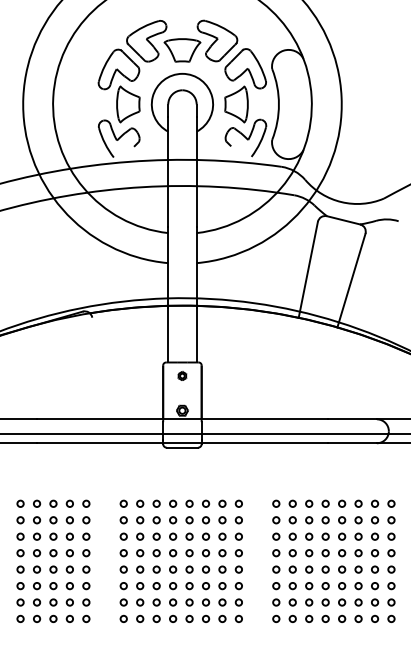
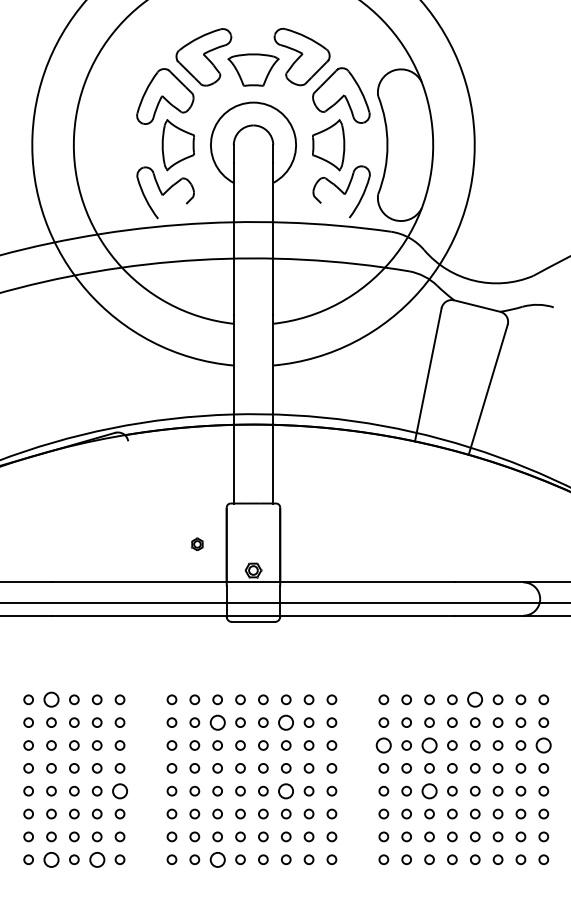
part: (181, 375) -> (196, 543), moved
circle: (37, 503) -> (51, 699), size x1.6
circle: (342, 503) -> (475, 699), size x1.6
circle: (156, 520) -> (217, 722), size x1.6
circle: (206, 520) -> (286, 722), size x1.6
circle: (276, 536) -> (383, 745), size x1.6
circle: (309, 536) -> (429, 745), size x1.6
circle: (391, 536) -> (543, 745), size x1.6
circle: (85, 569) -> (119, 790), size x1.6
circle: (206, 569) -> (286, 790), size x1.6
circle: (309, 569) -> (429, 790), size x1.6
circle: (37, 618) -> (51, 859), size x1.6
circle: (69, 618) -> (96, 859), size x1.6
circle: (156, 618) -> (217, 859), size x1.6

